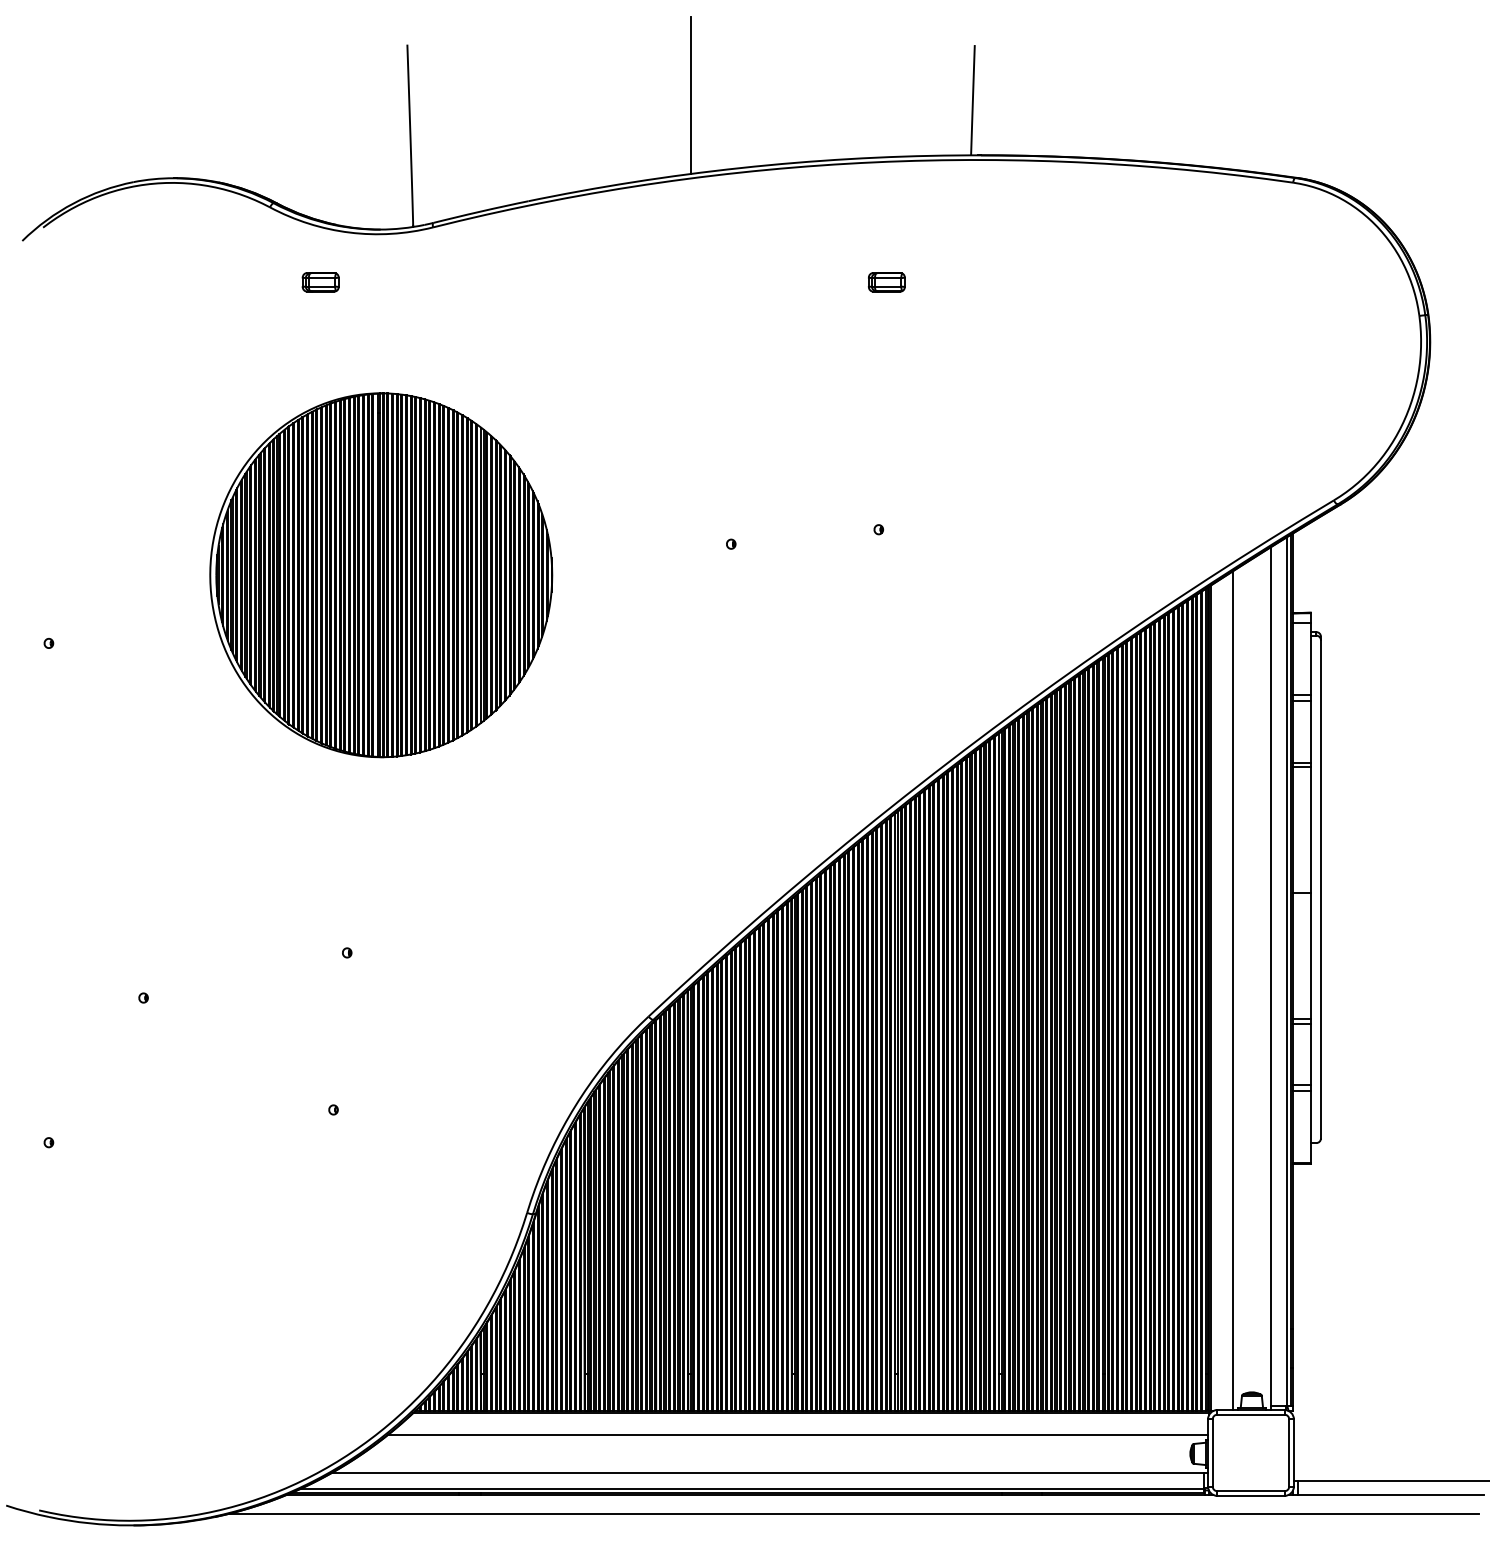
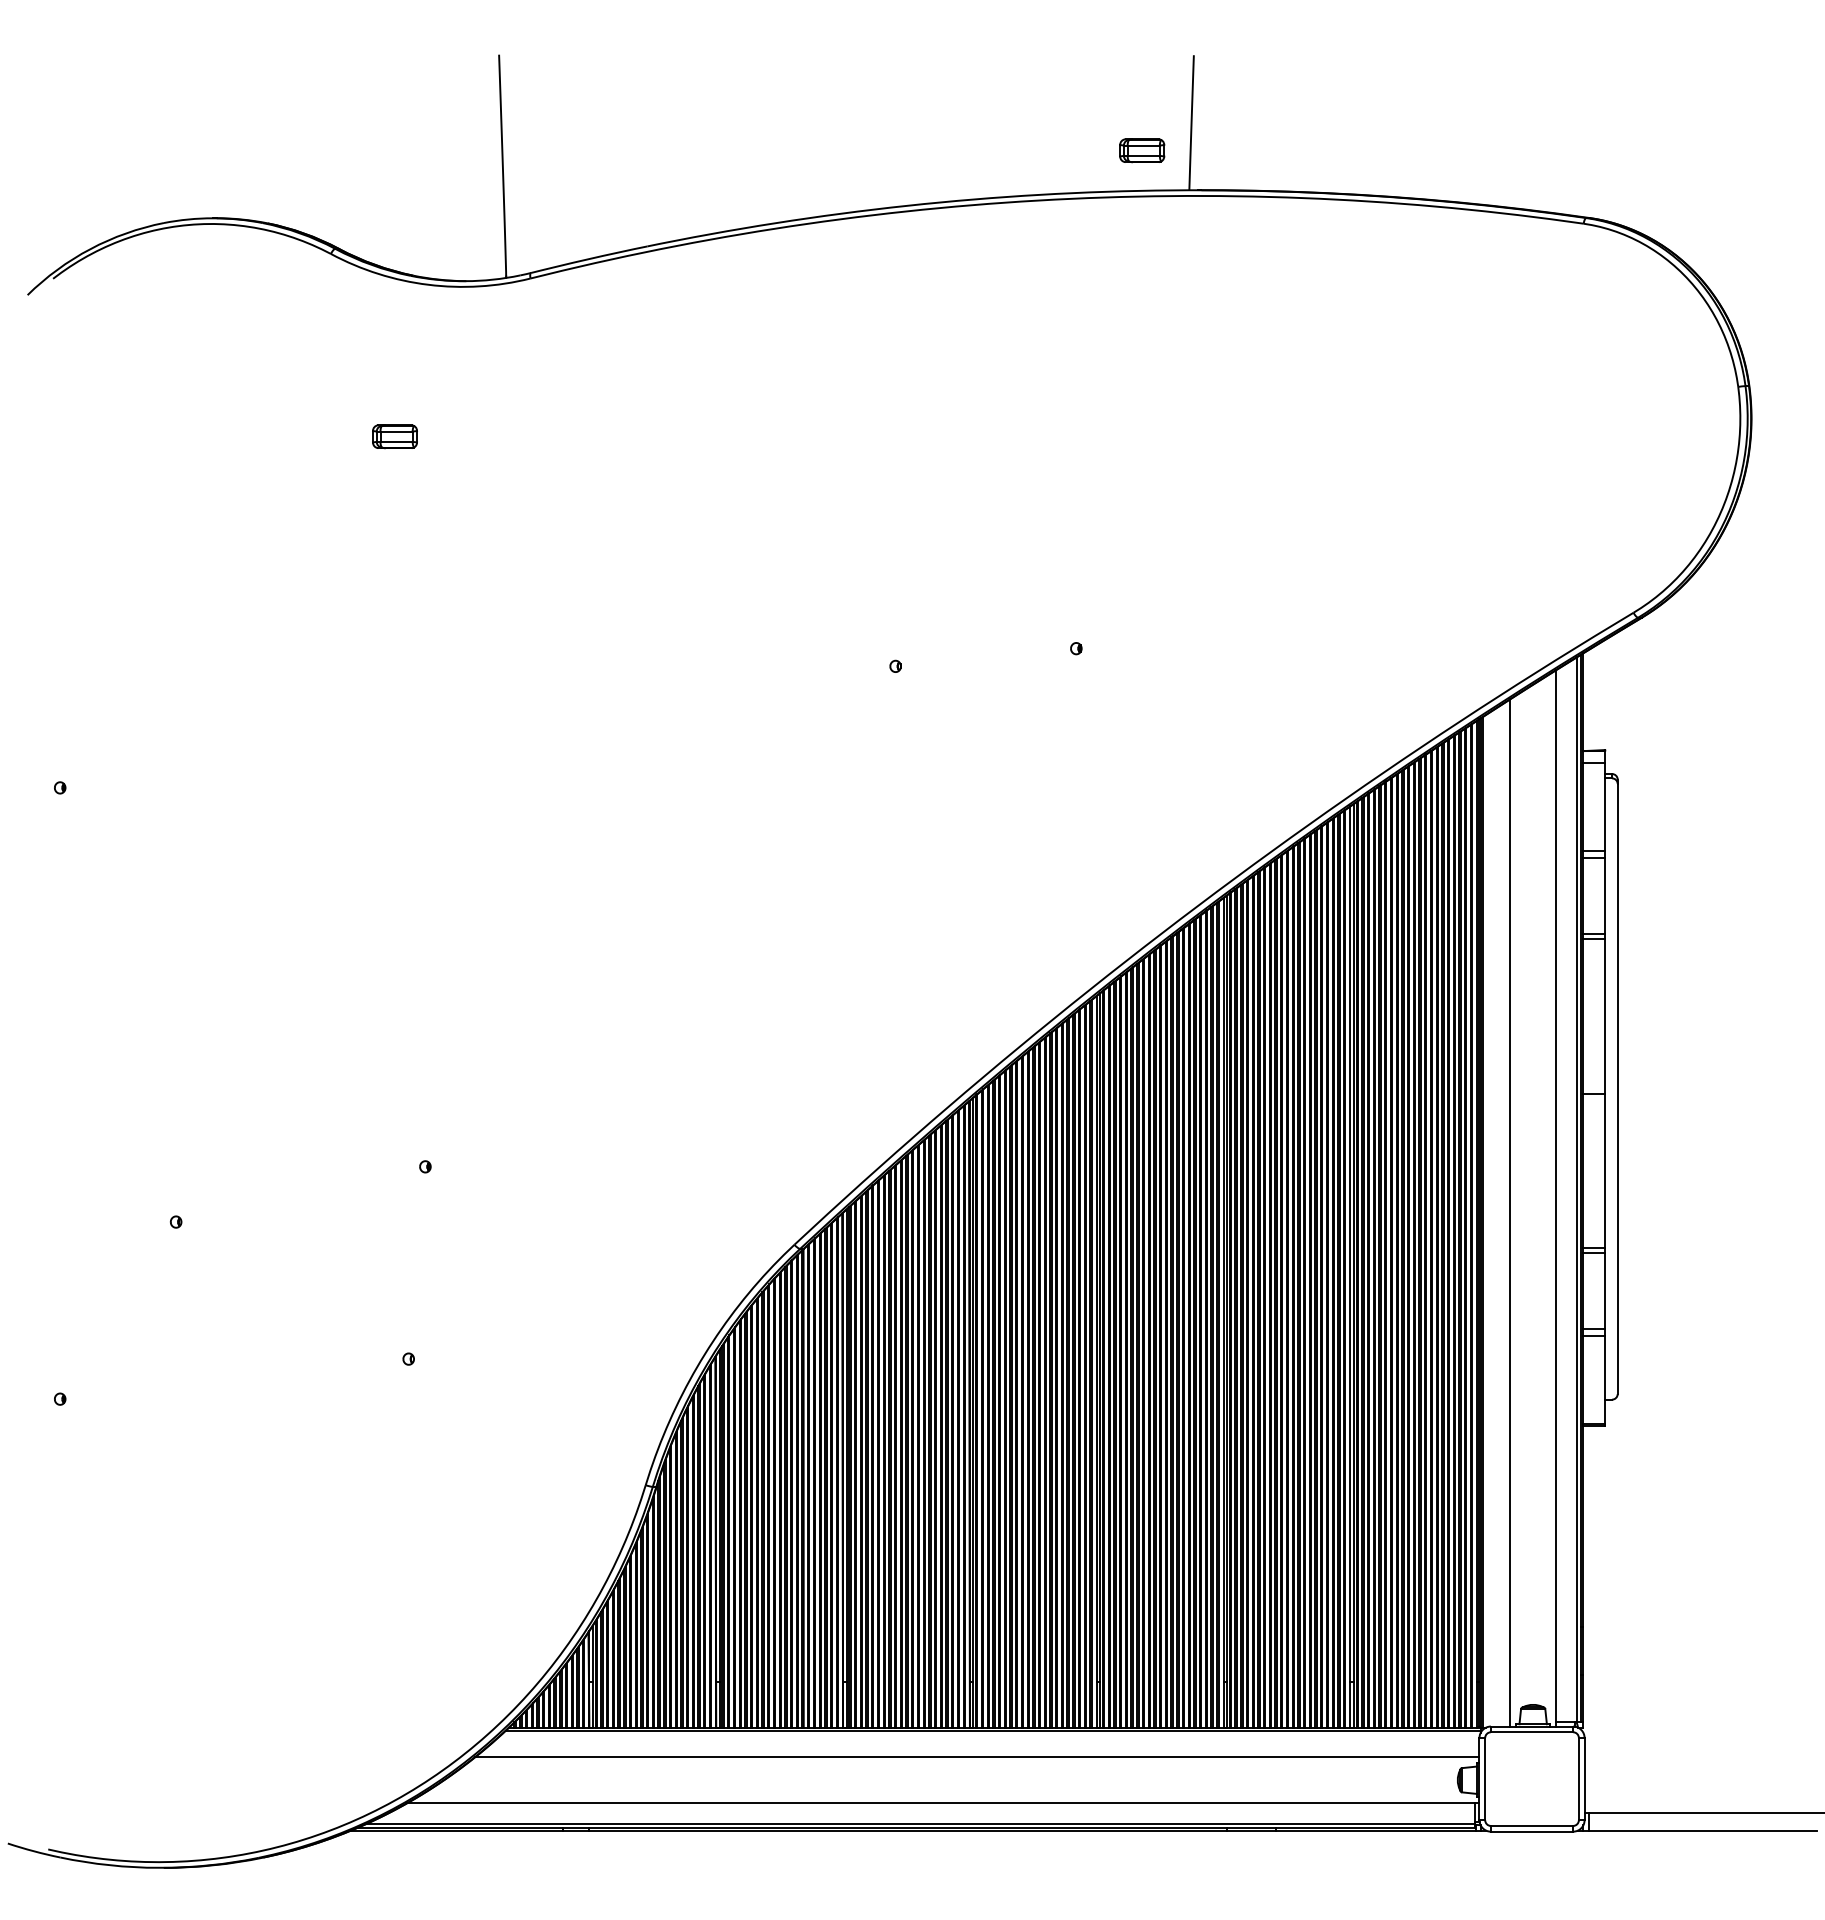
line: (691, 95) -> (846, 117), removed
part: (320, 282) -> (394, 436), moved
part: (887, 282) -> (1142, 150), moved
part: (380, 575) -> (466, 704), removed
line: (853, 1513) -> (1045, 1853), removed

